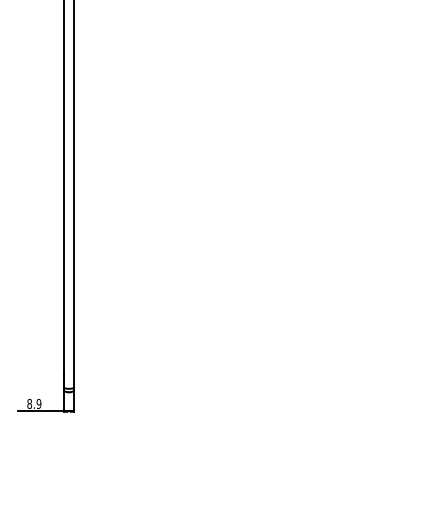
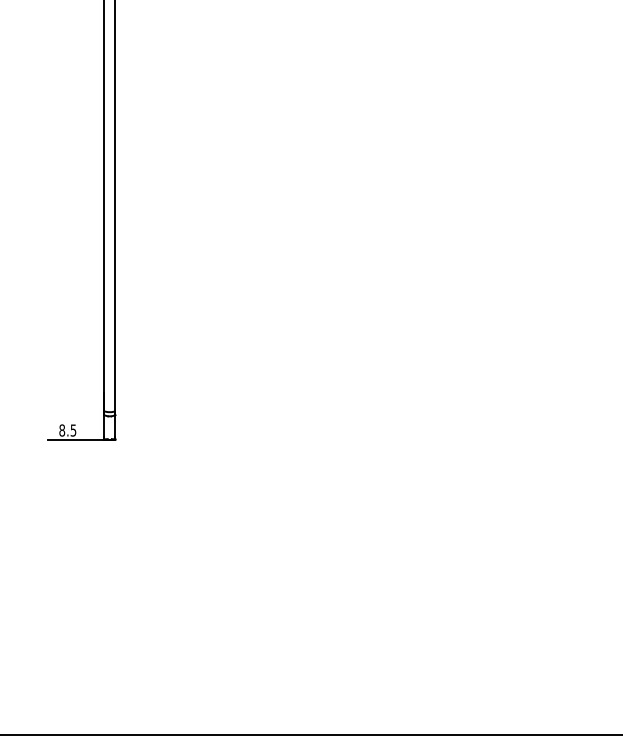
text: (39, 403) -> (73, 430), 8.9 -> 8.5

